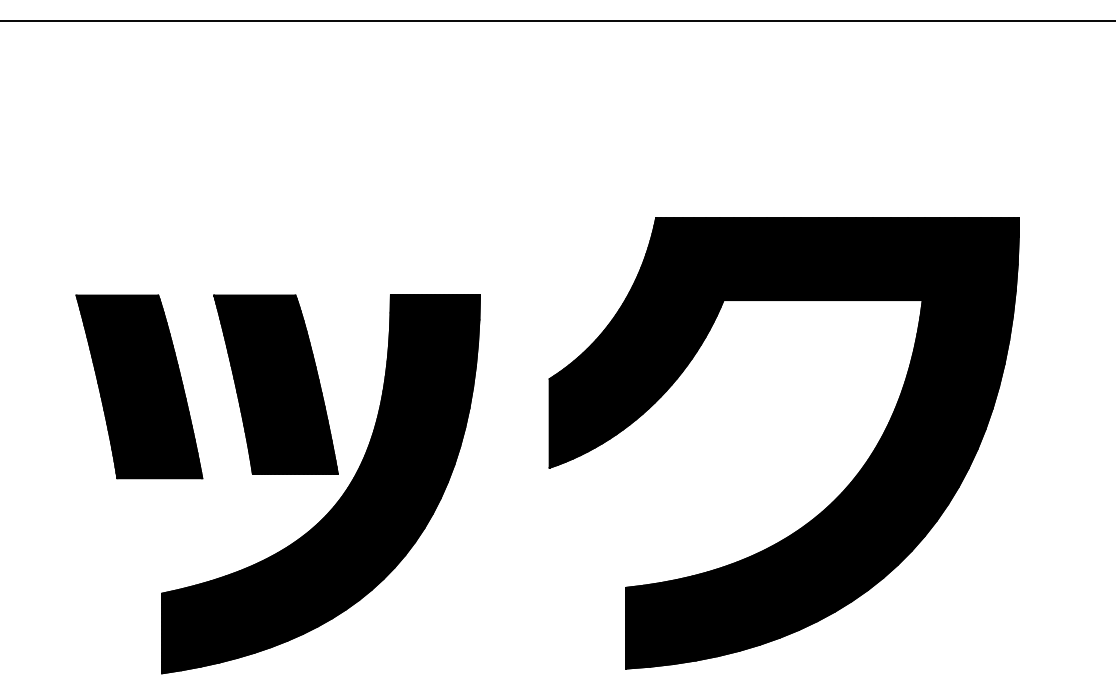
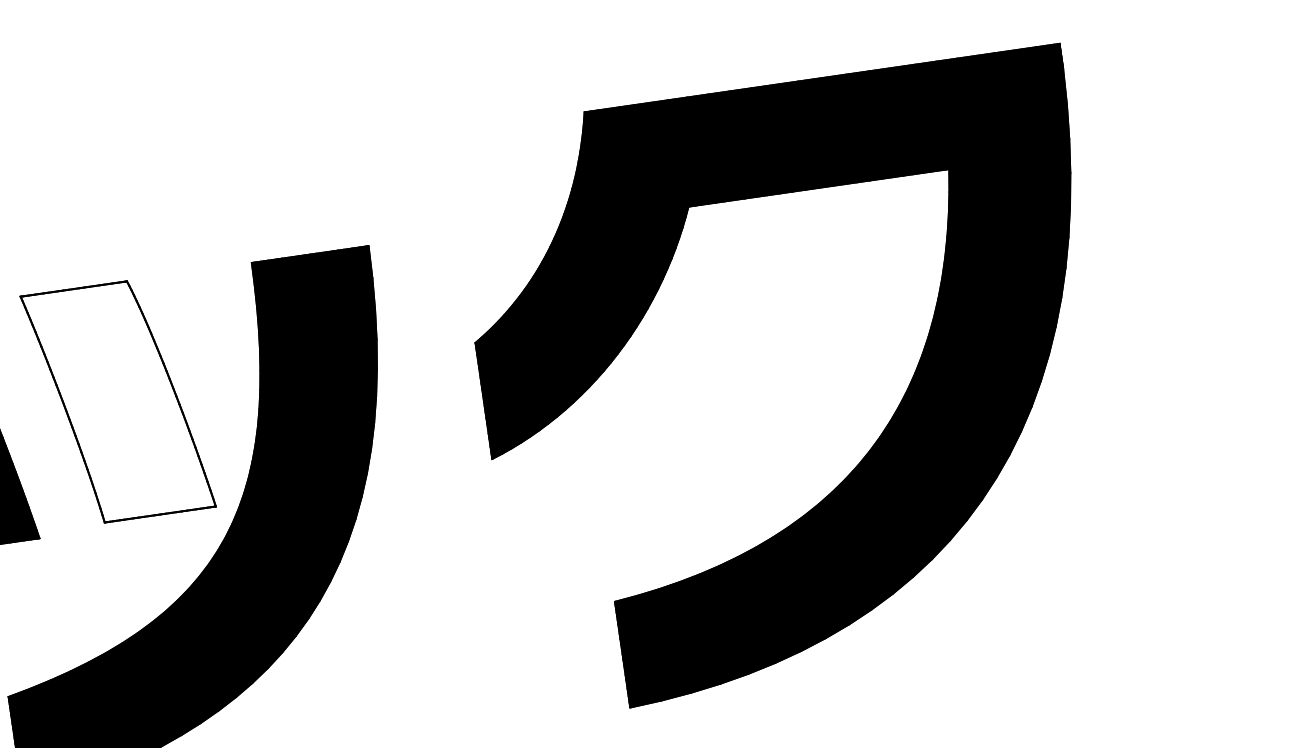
fill: (275, 384) -> (117, 401), removed

